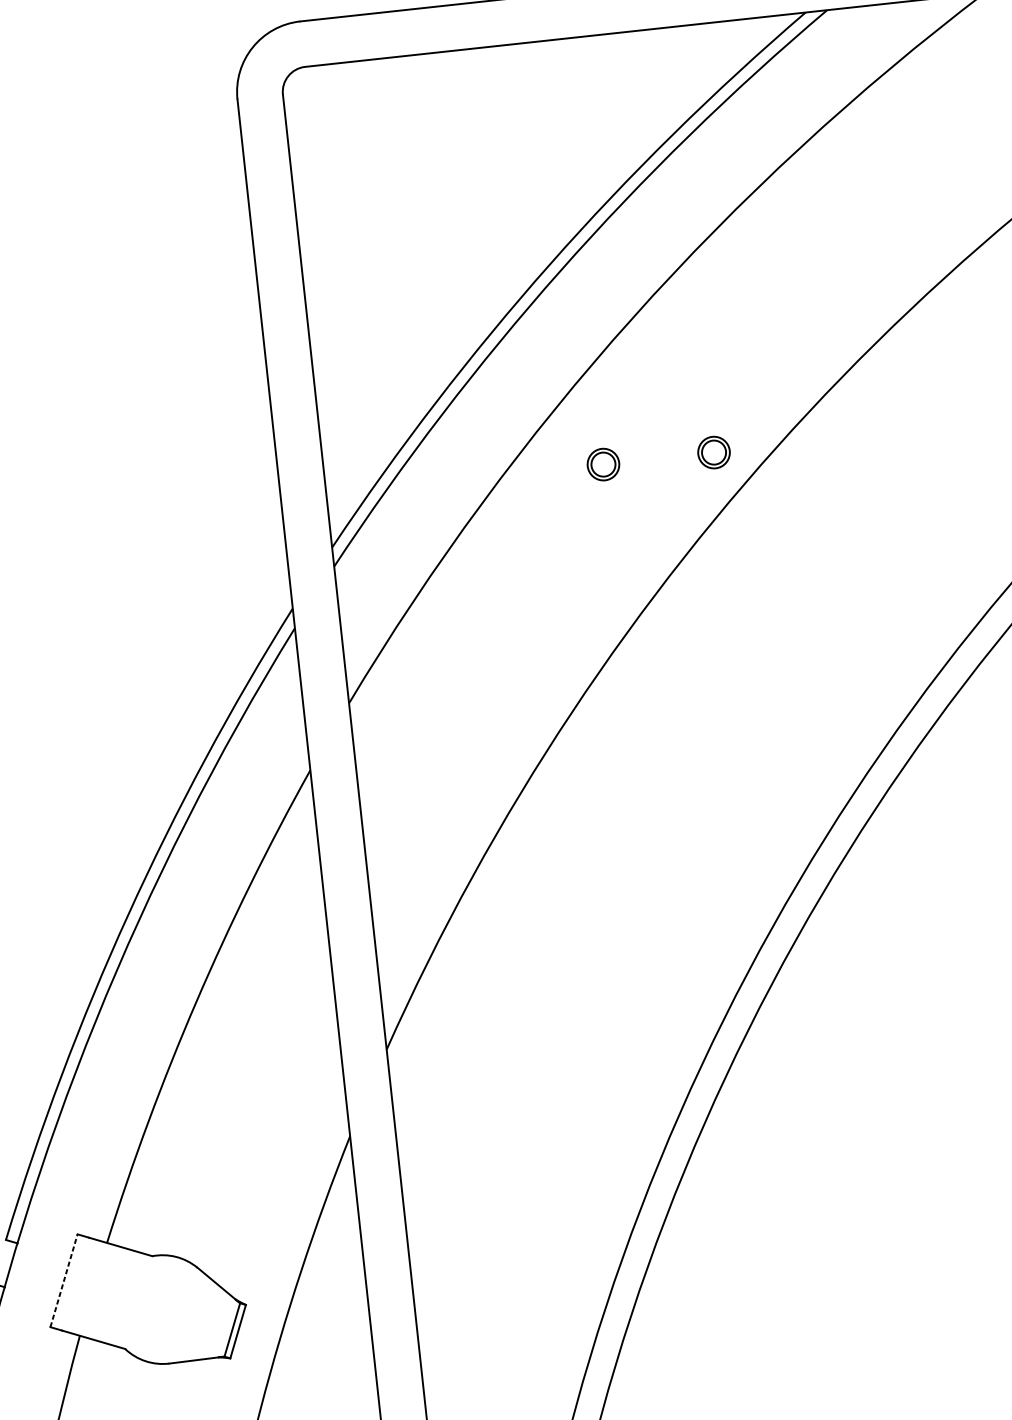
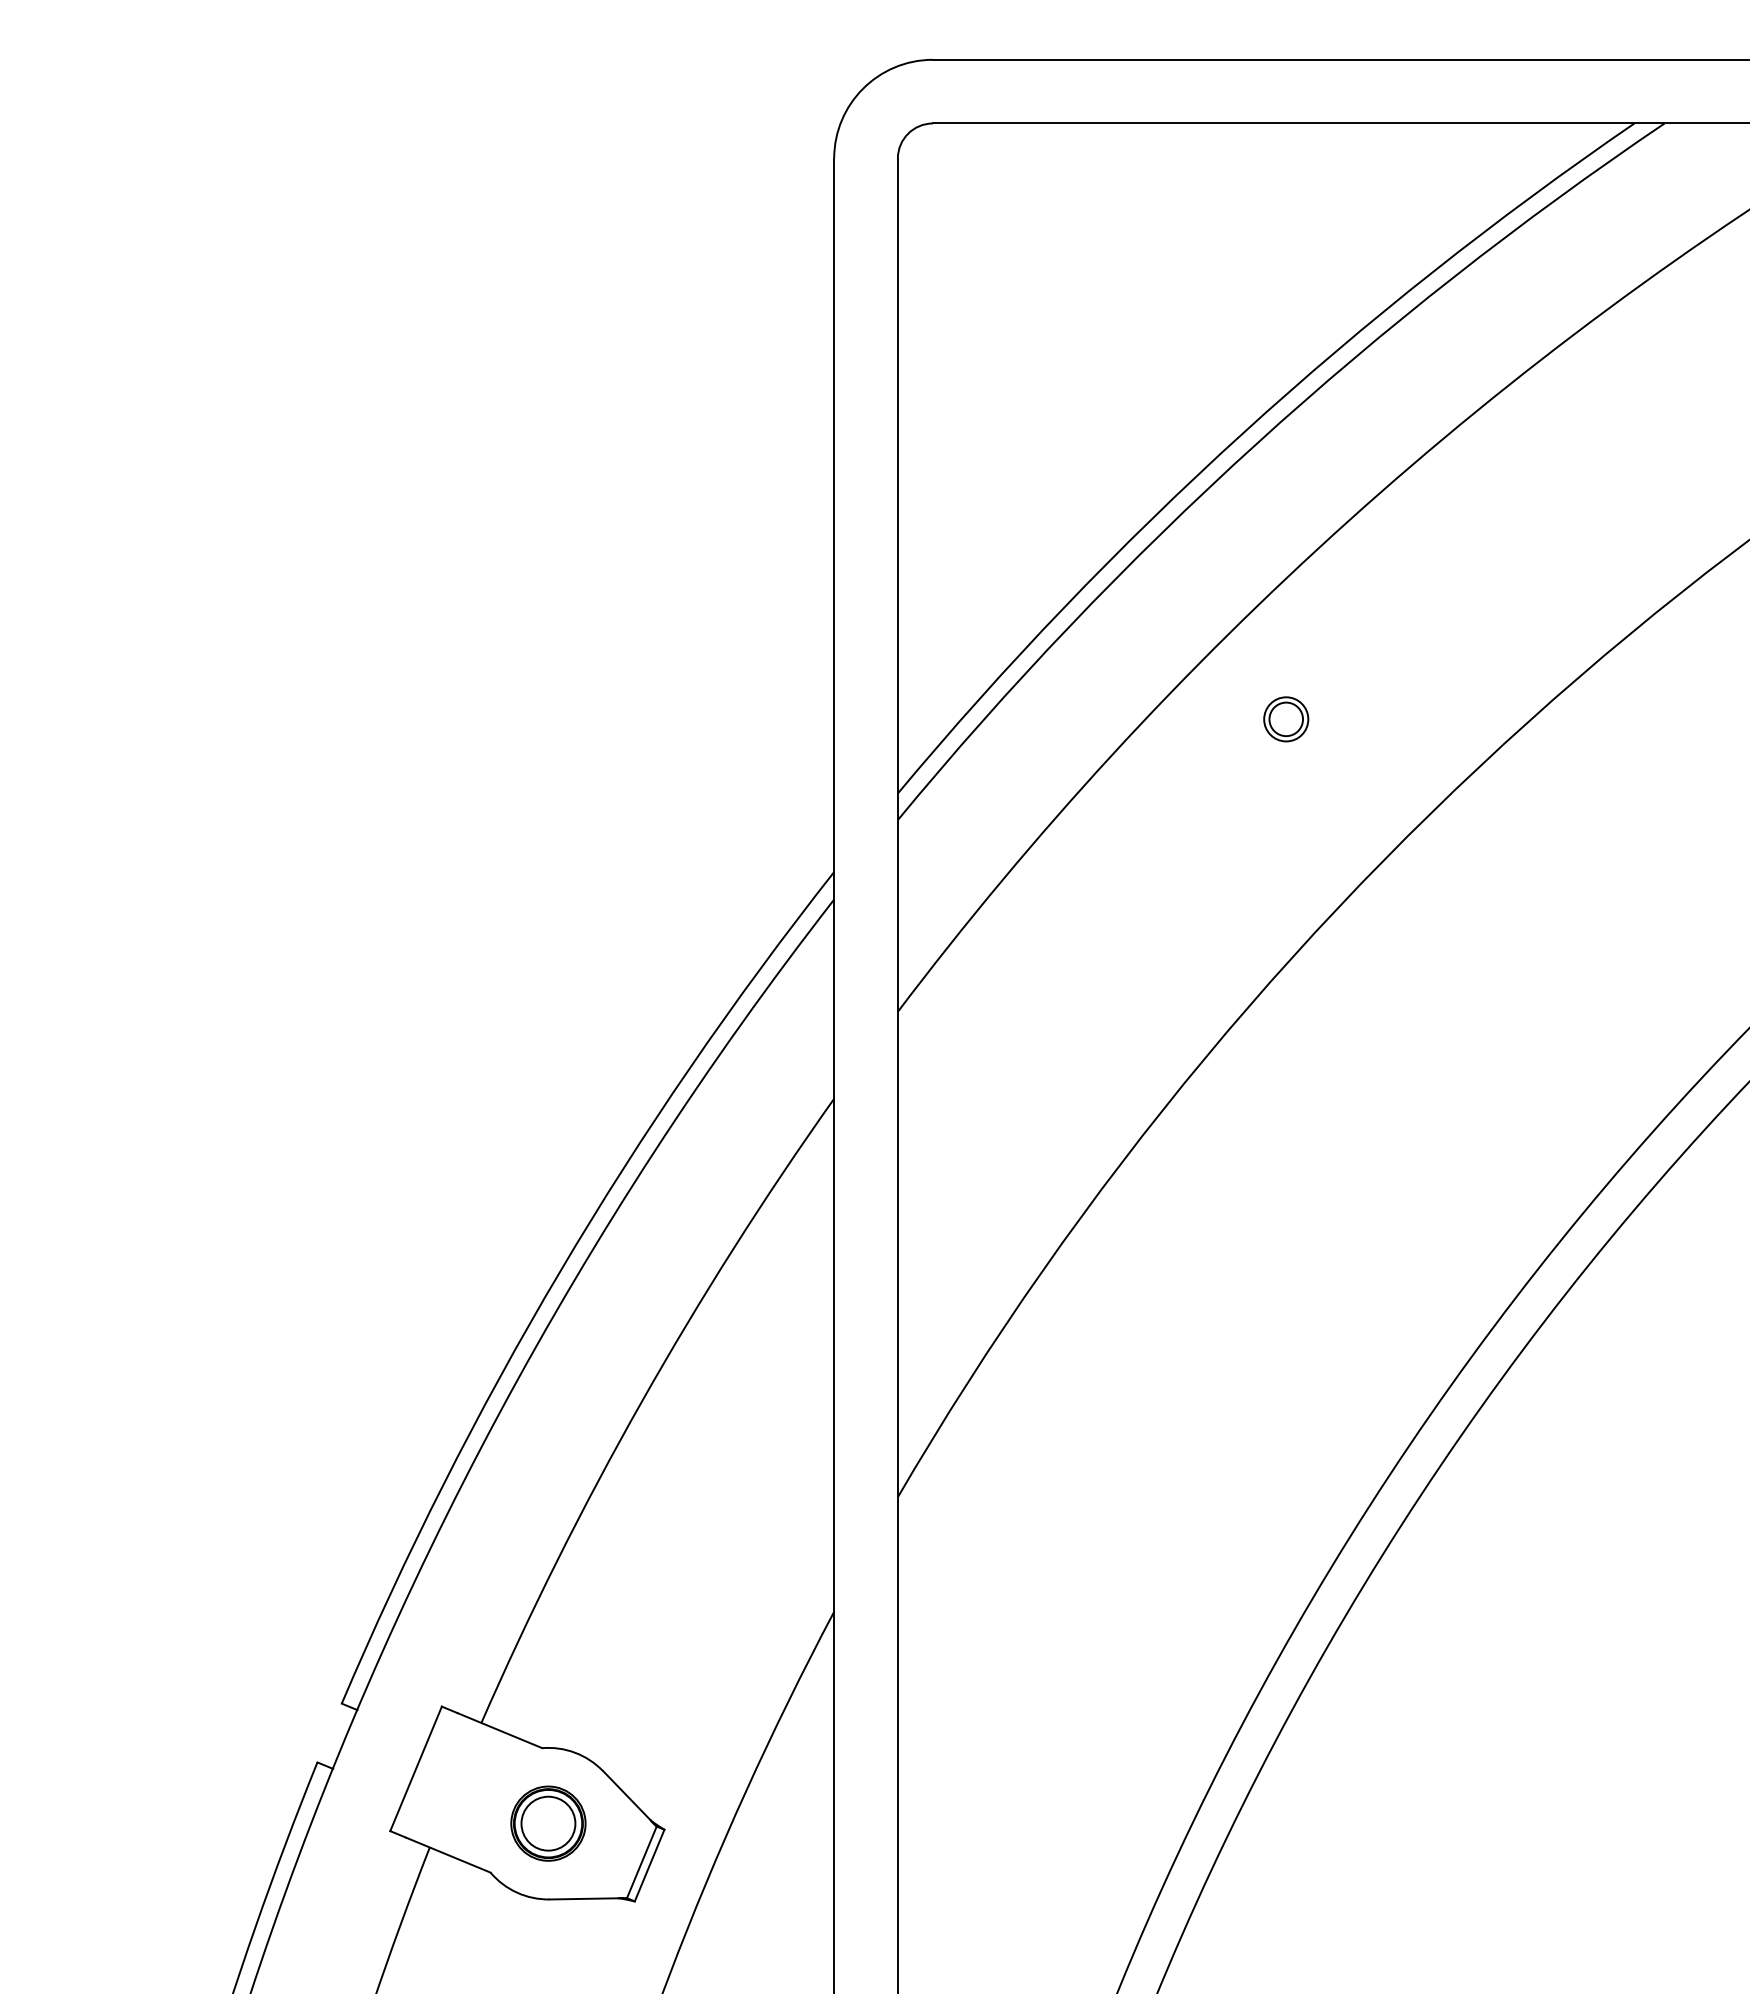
part: (714, 452) -> (1441, 719), removed
line: (64, 1280) -> (416, 1768), dashed -> solid
part: (162, 1309) -> (548, 1823), added

